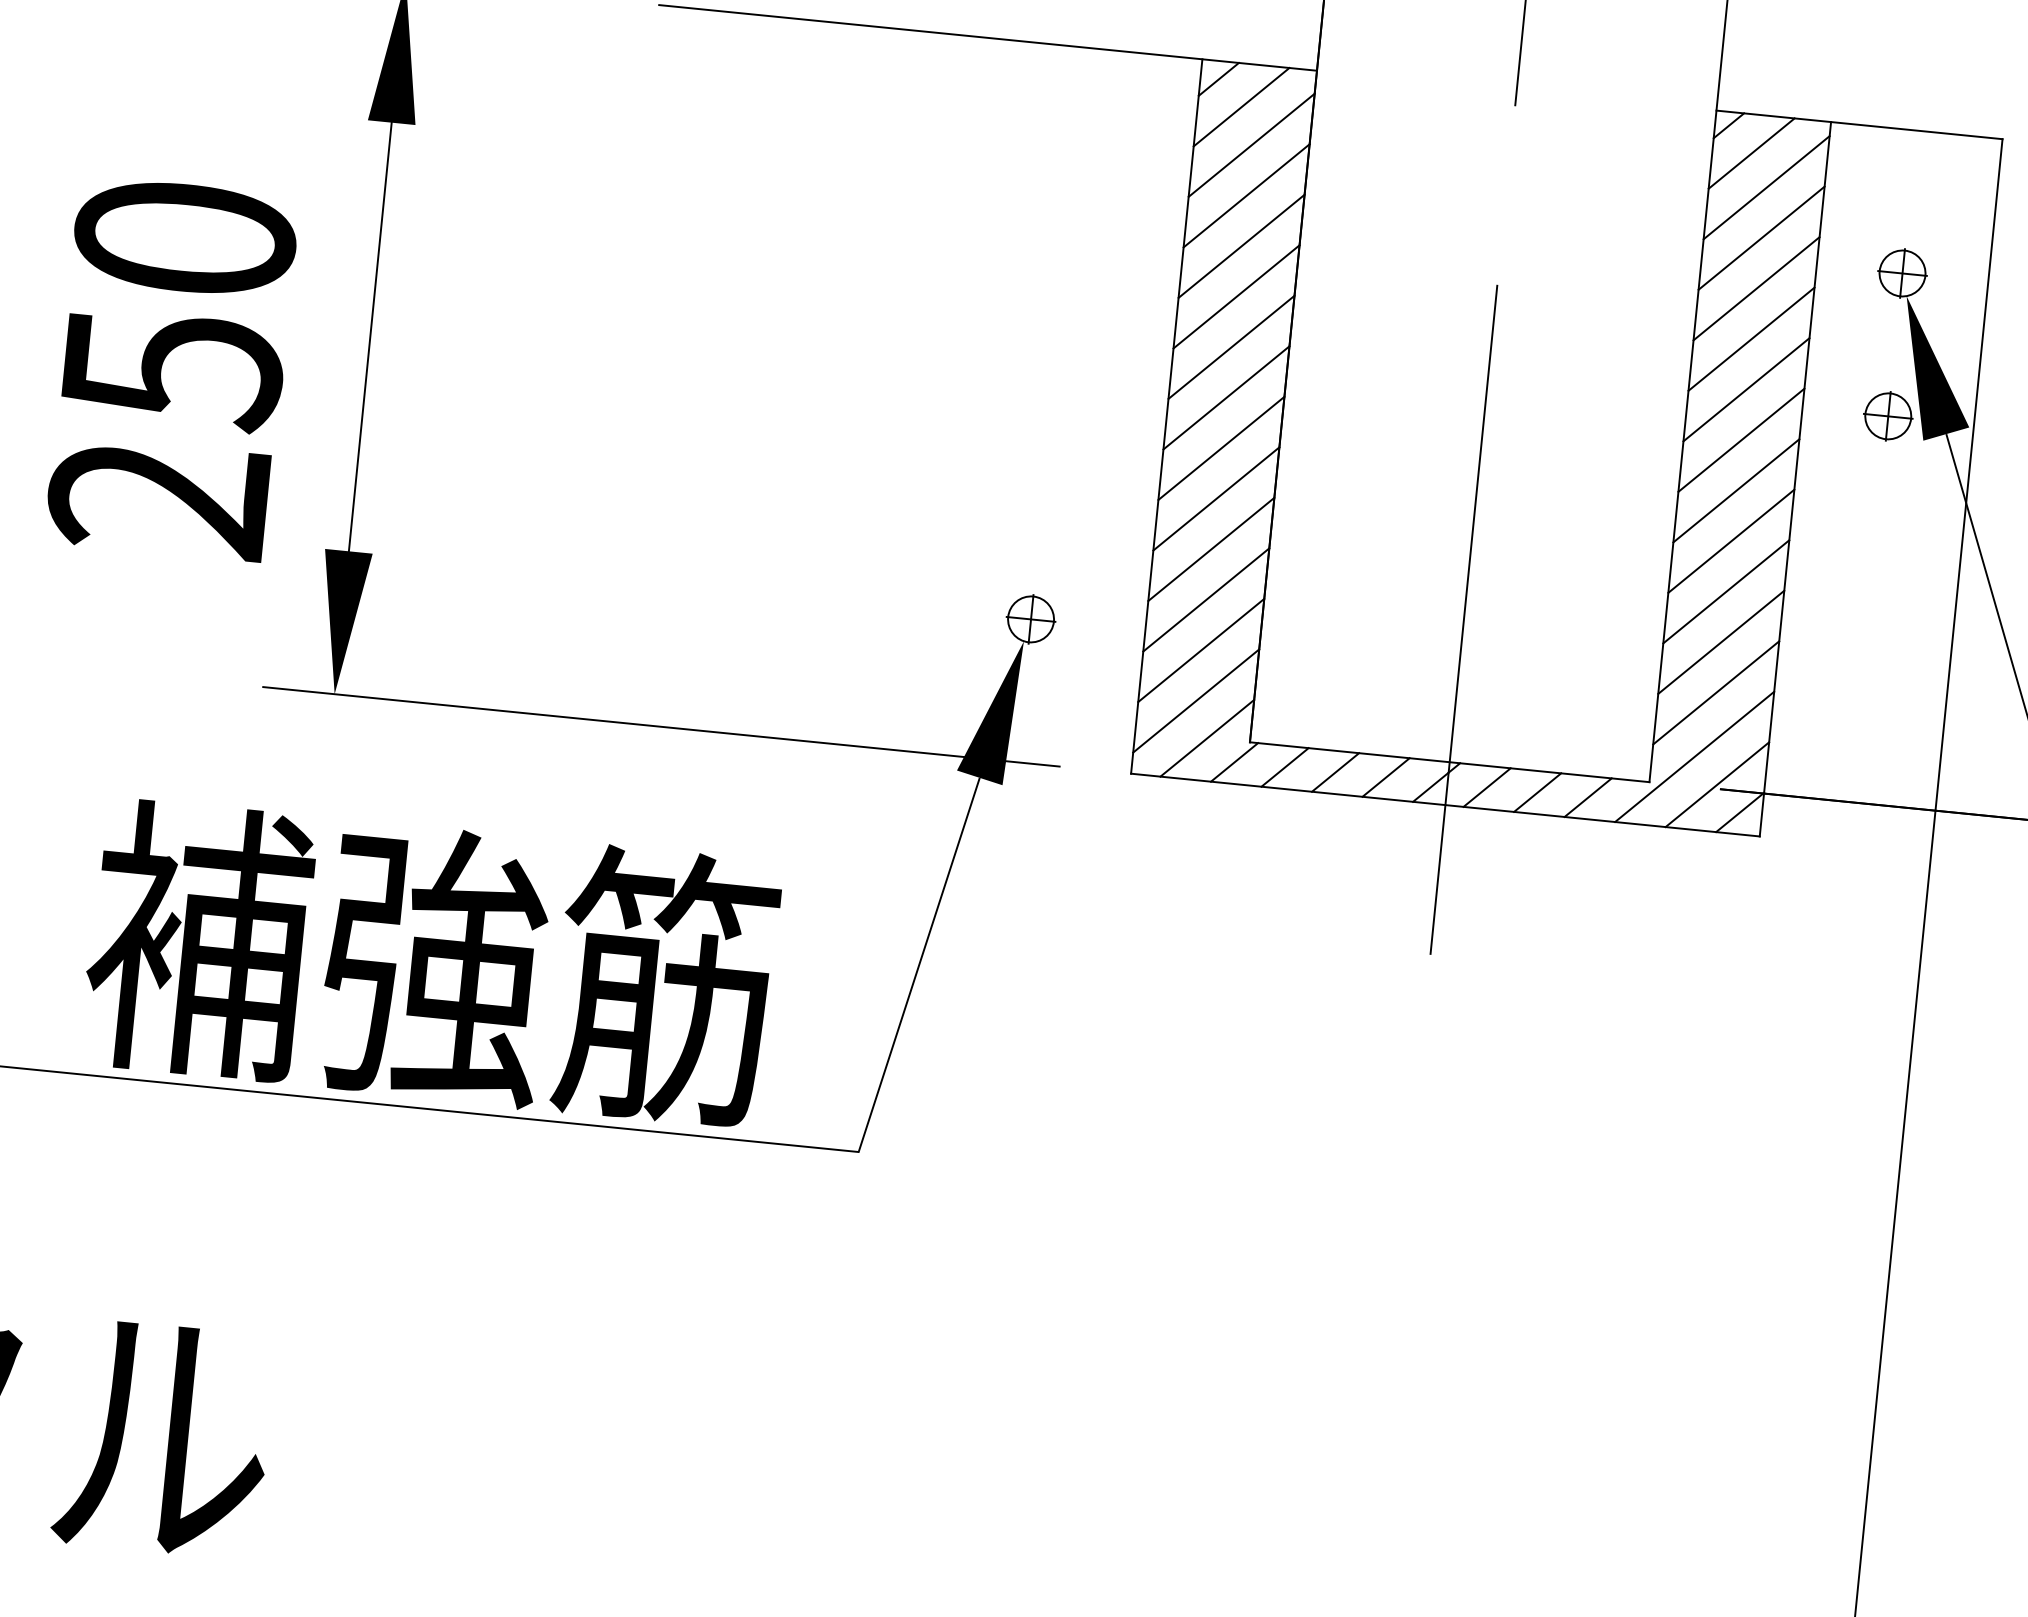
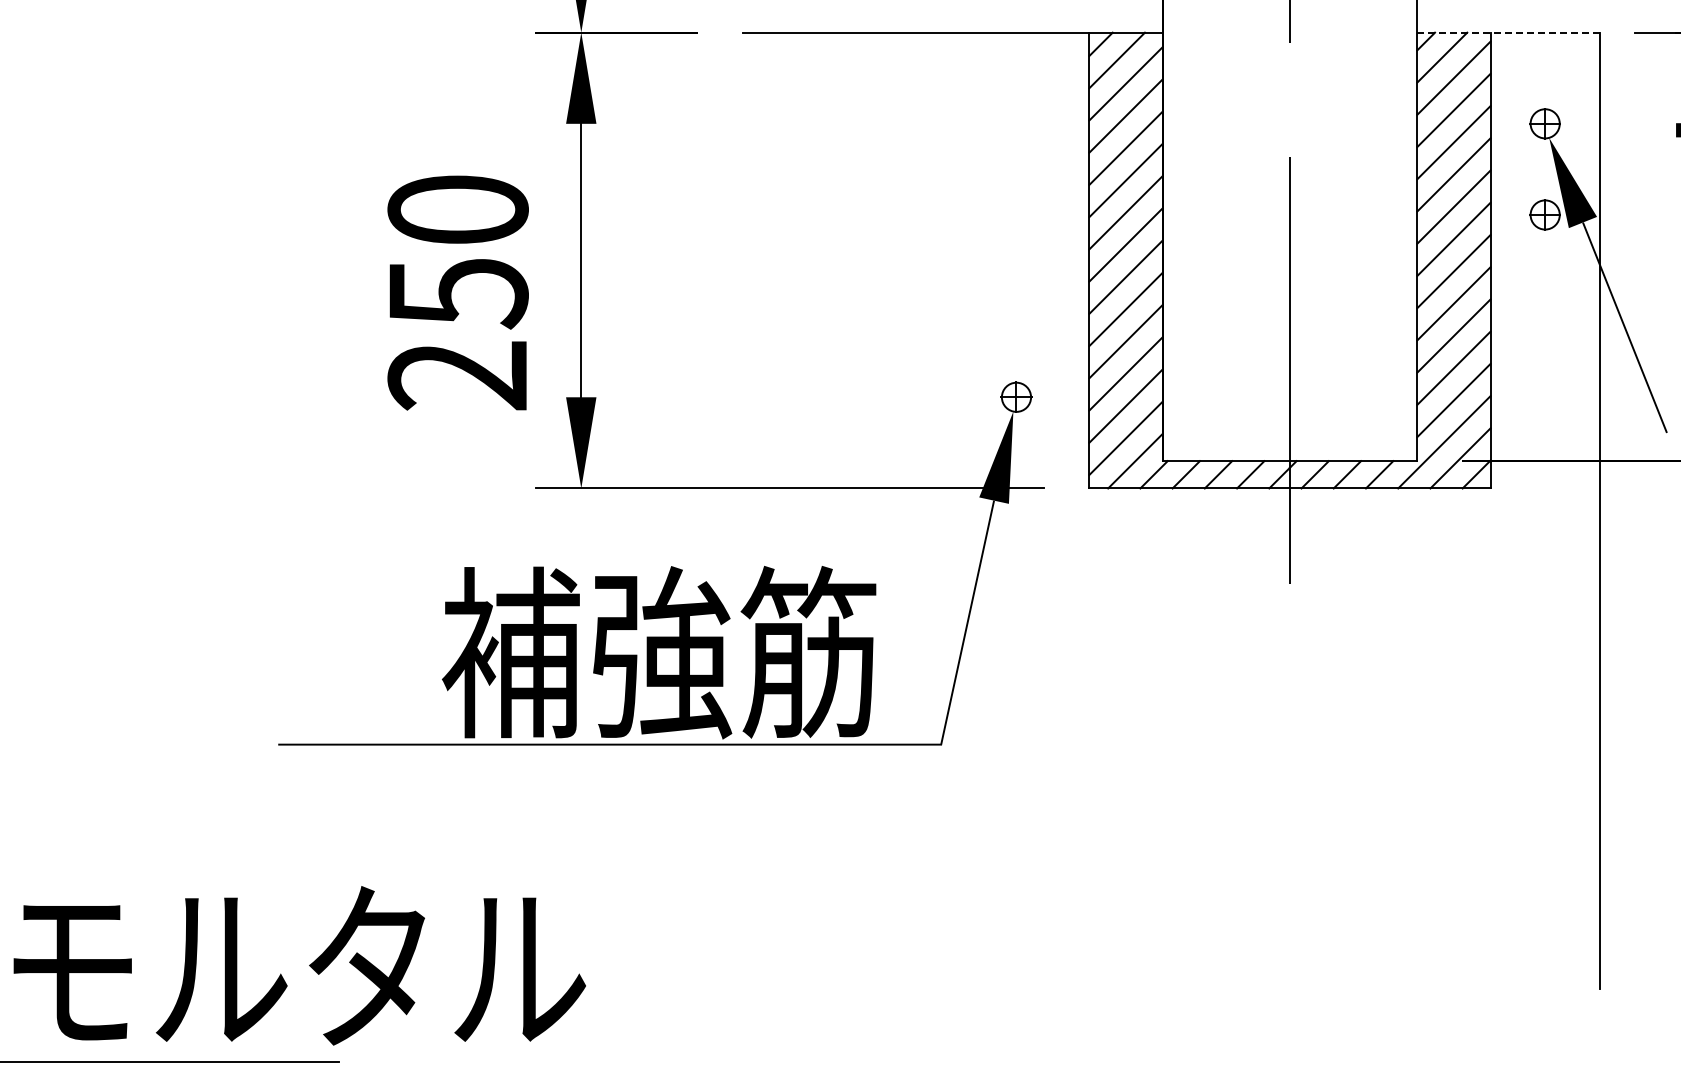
line: (1860, 124) -> (1509, 32), solid -> dashed

